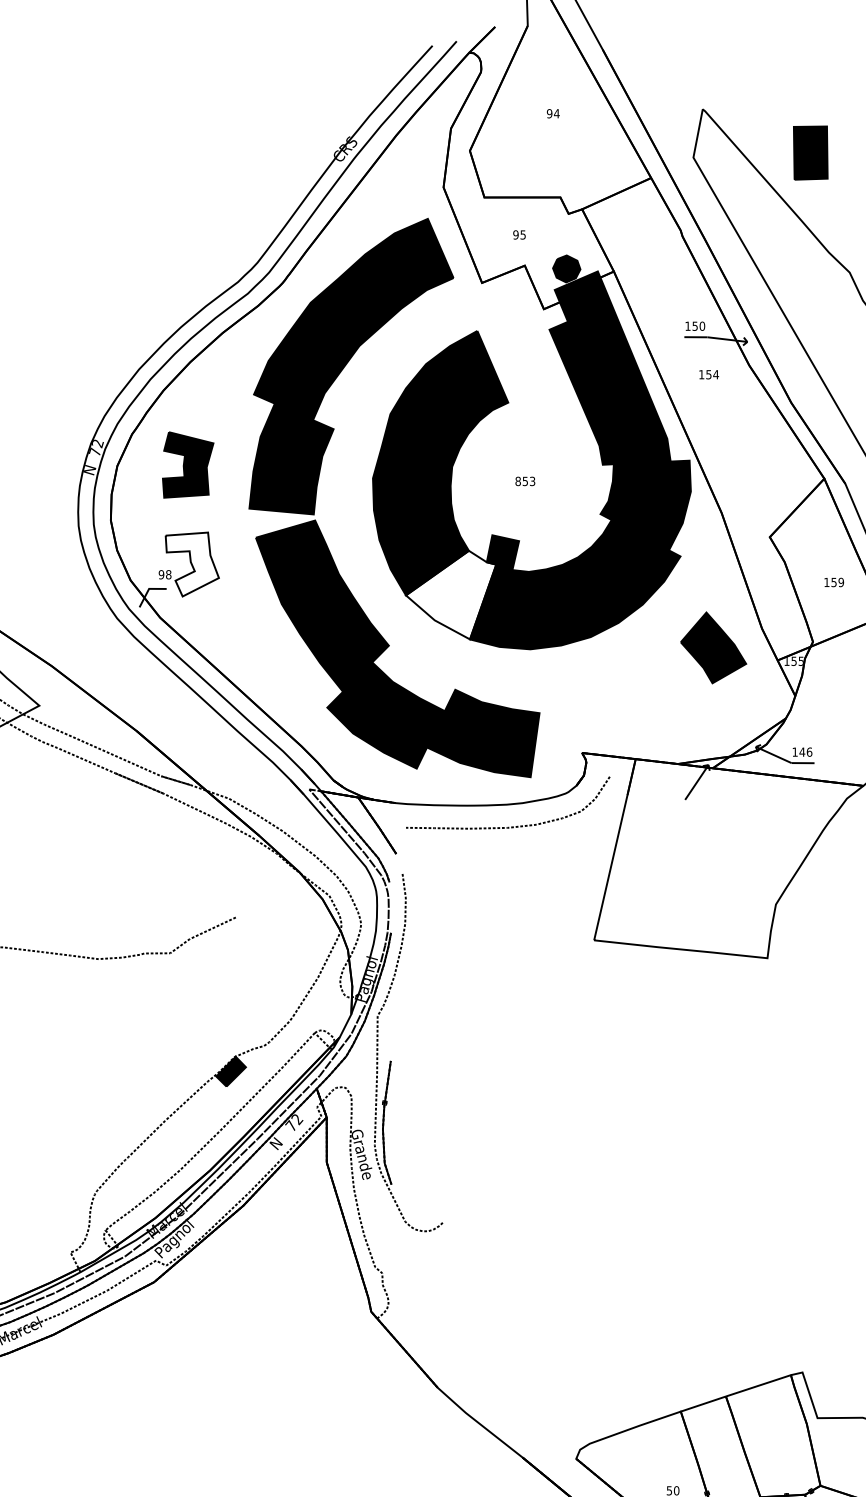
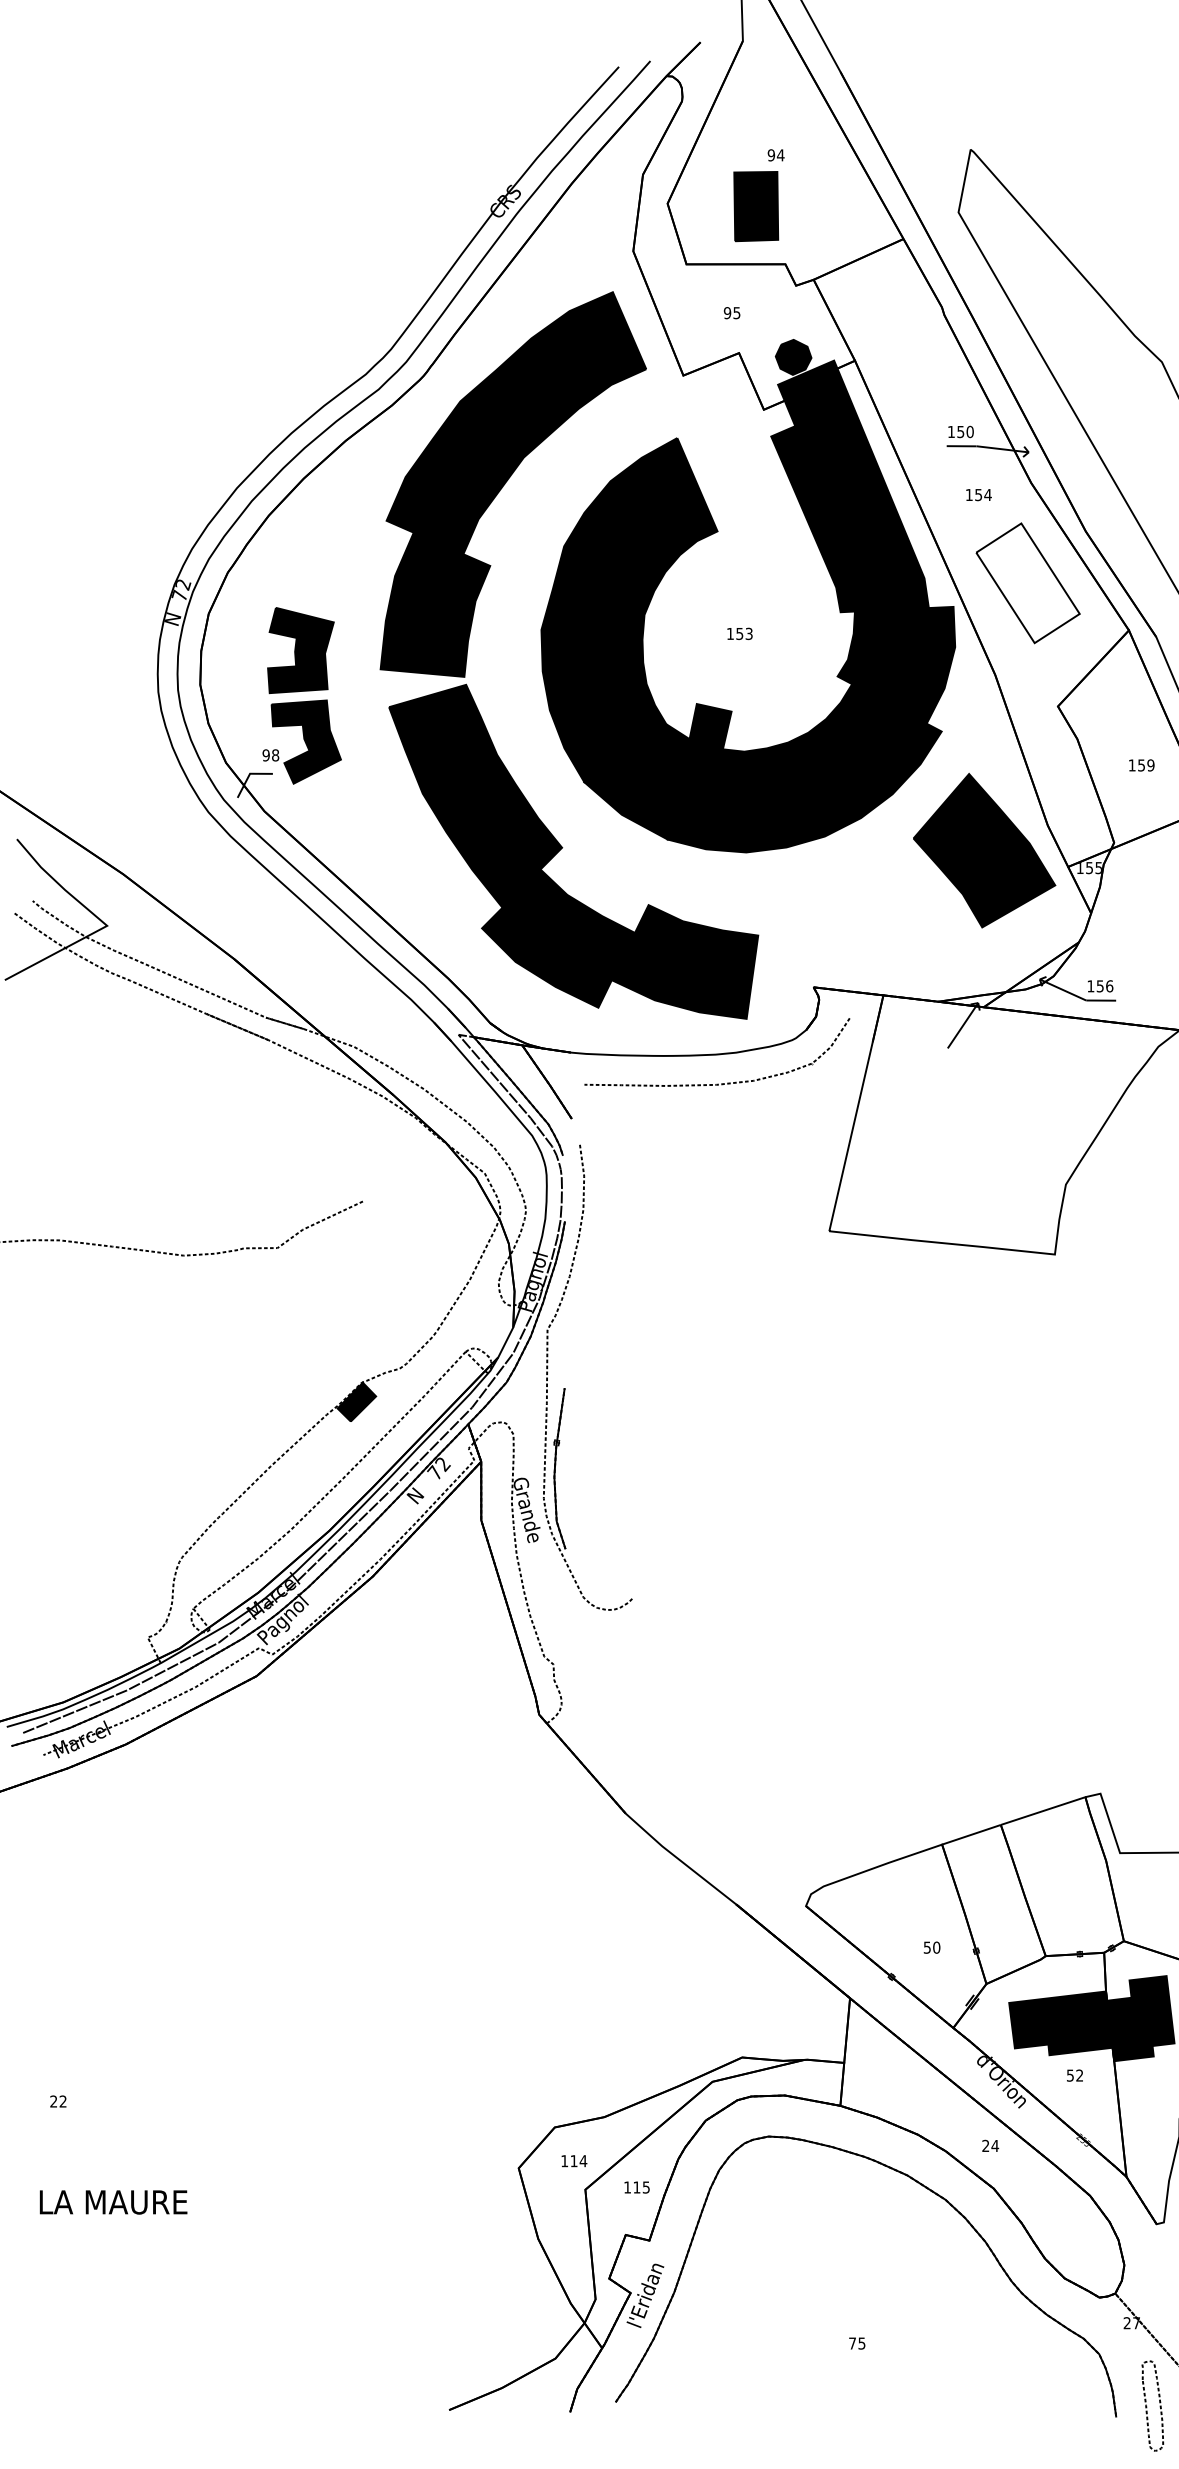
part: (810, 153) -> (756, 206), moved
part: (746, 442) -> (1027, 583), added
part: (187, 464) -> (300, 650), moved
text: (518, 481) -> (730, 633), 853 -> 153
fill: (191, 564) -> (305, 741), added
fill: (450, 594) -> (642, 781), added
part: (713, 647) -> (984, 850), size x1.67
text: (802, 752) -> (1100, 986), 146 -> 156

